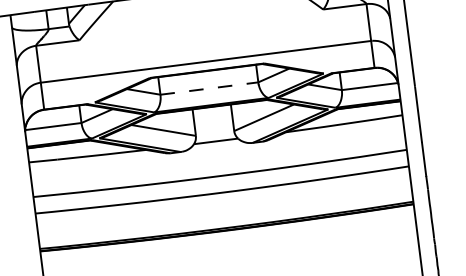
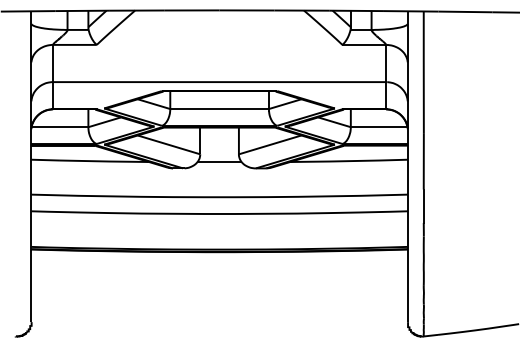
line: (210, 88) -> (220, 109), dashed -> solid

